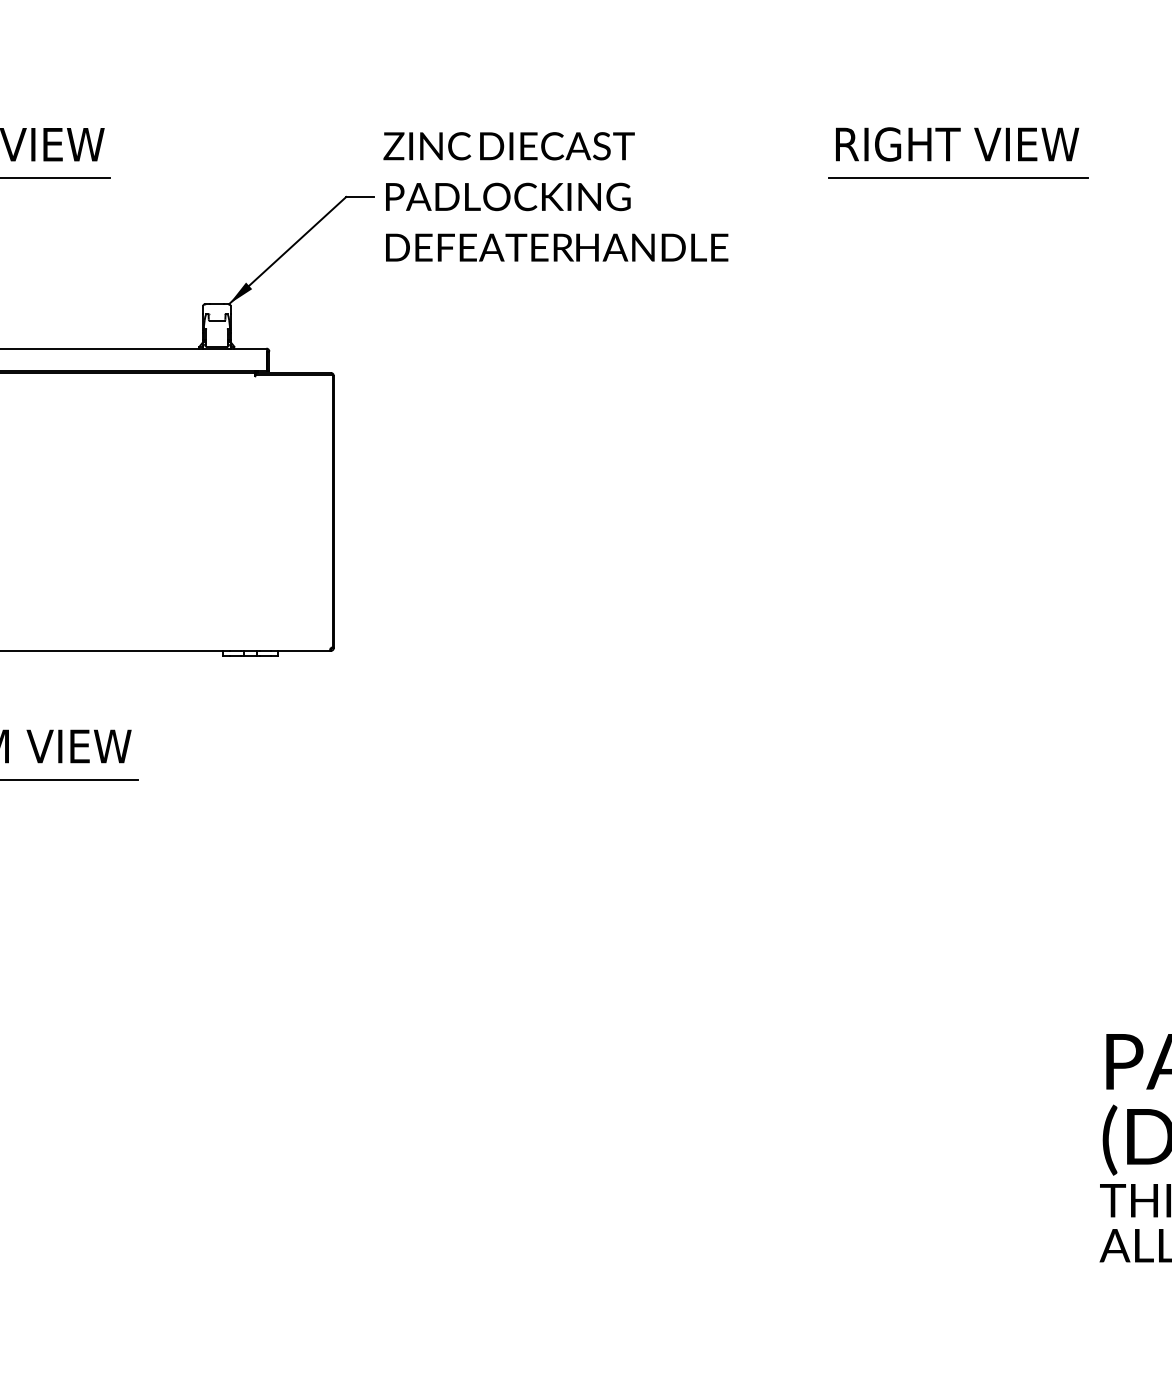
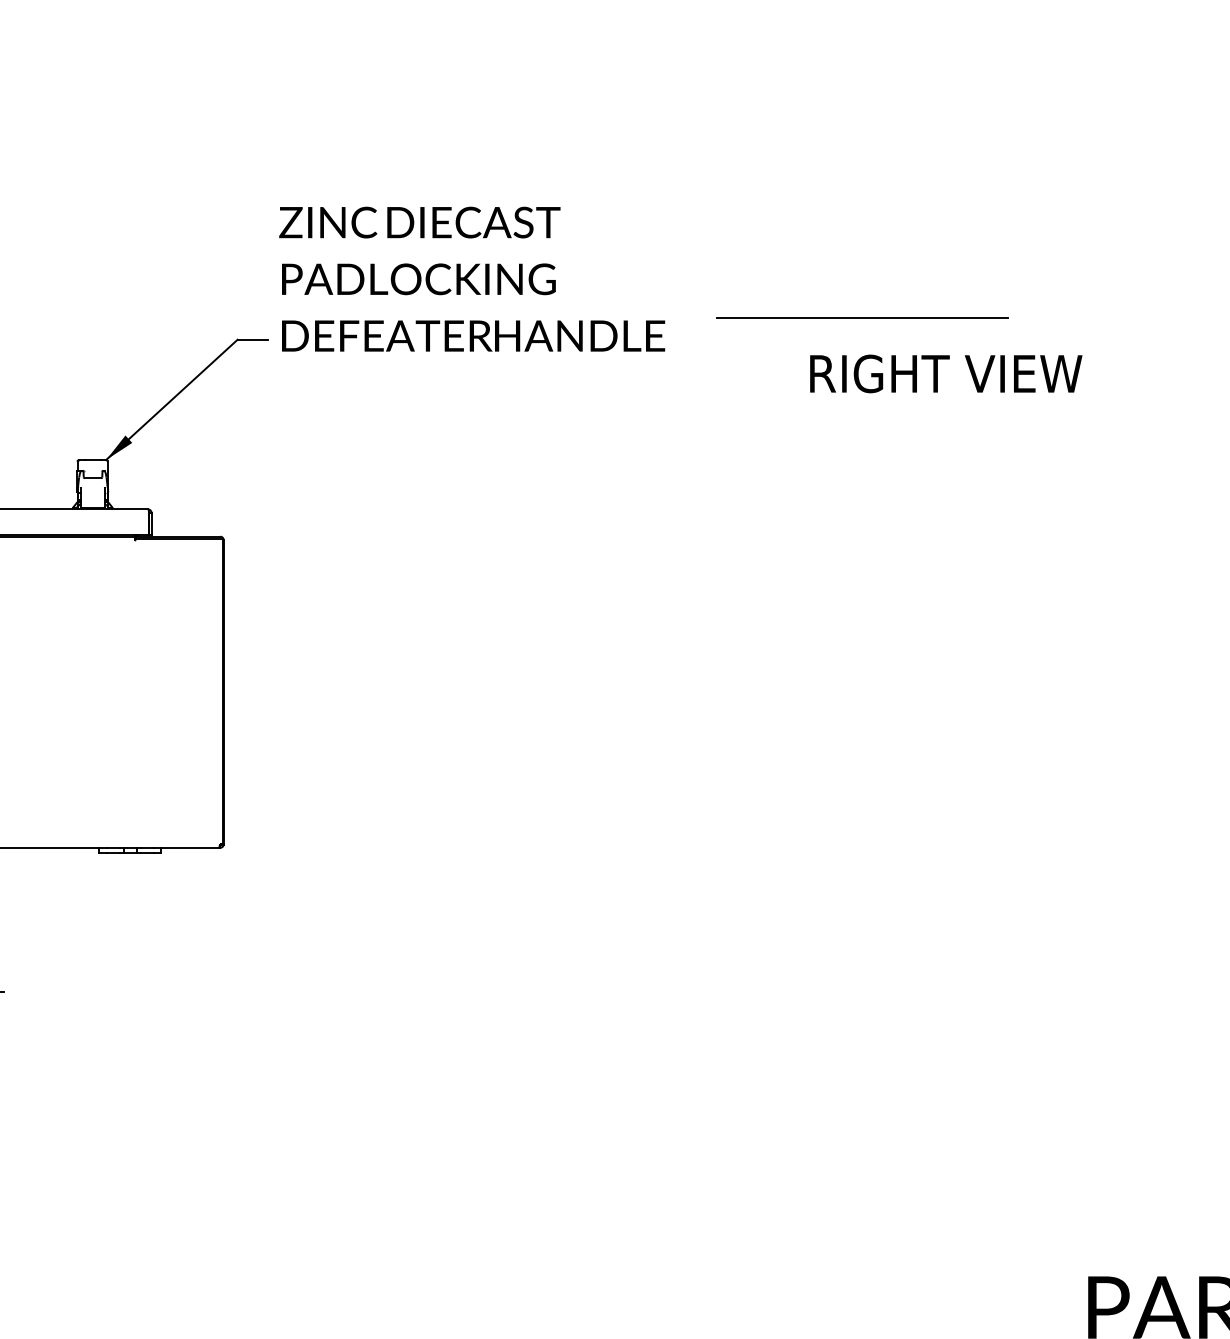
text: (957, 144) -> (946, 373), moved
line: (958, 177) -> (862, 317), moved
text: (555, 196) -> (471, 278), moved

